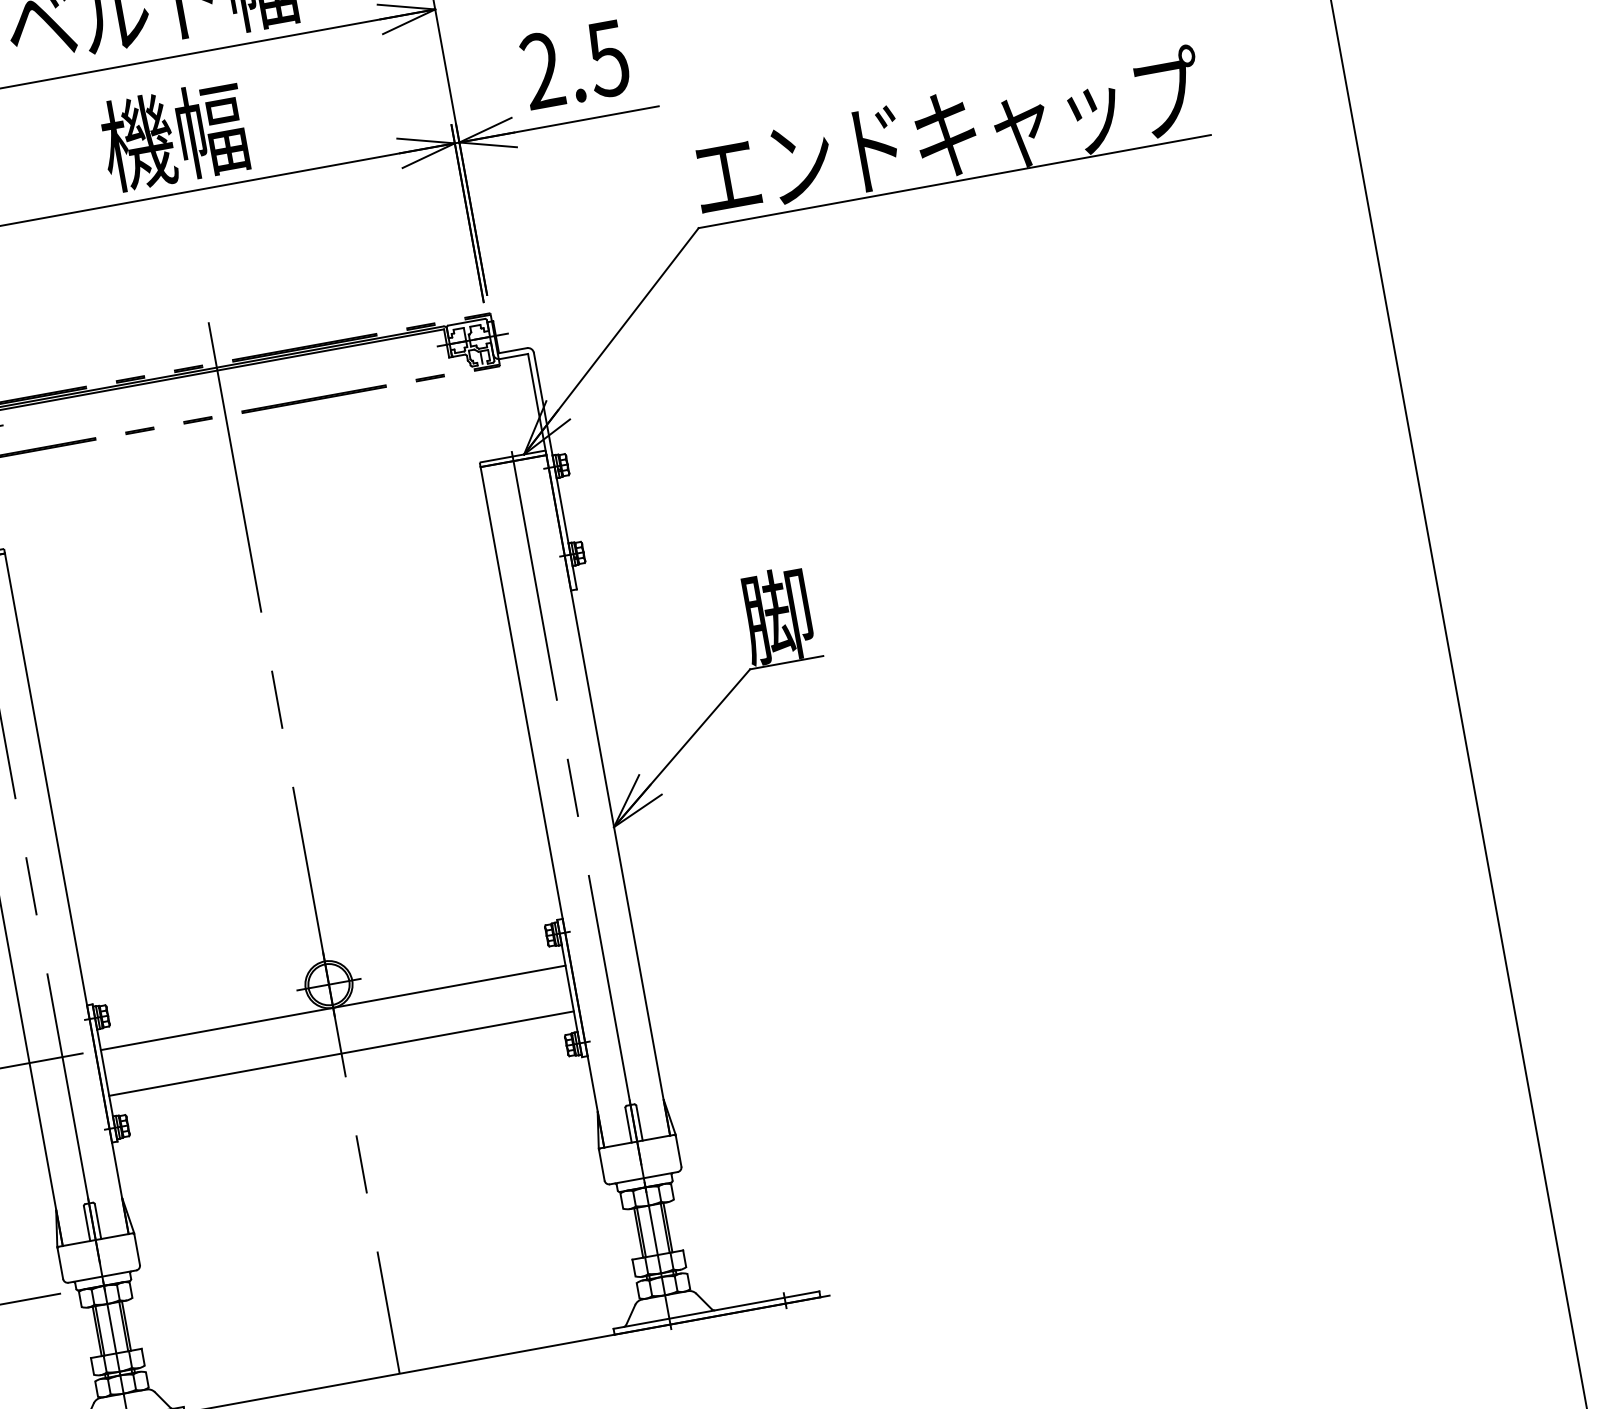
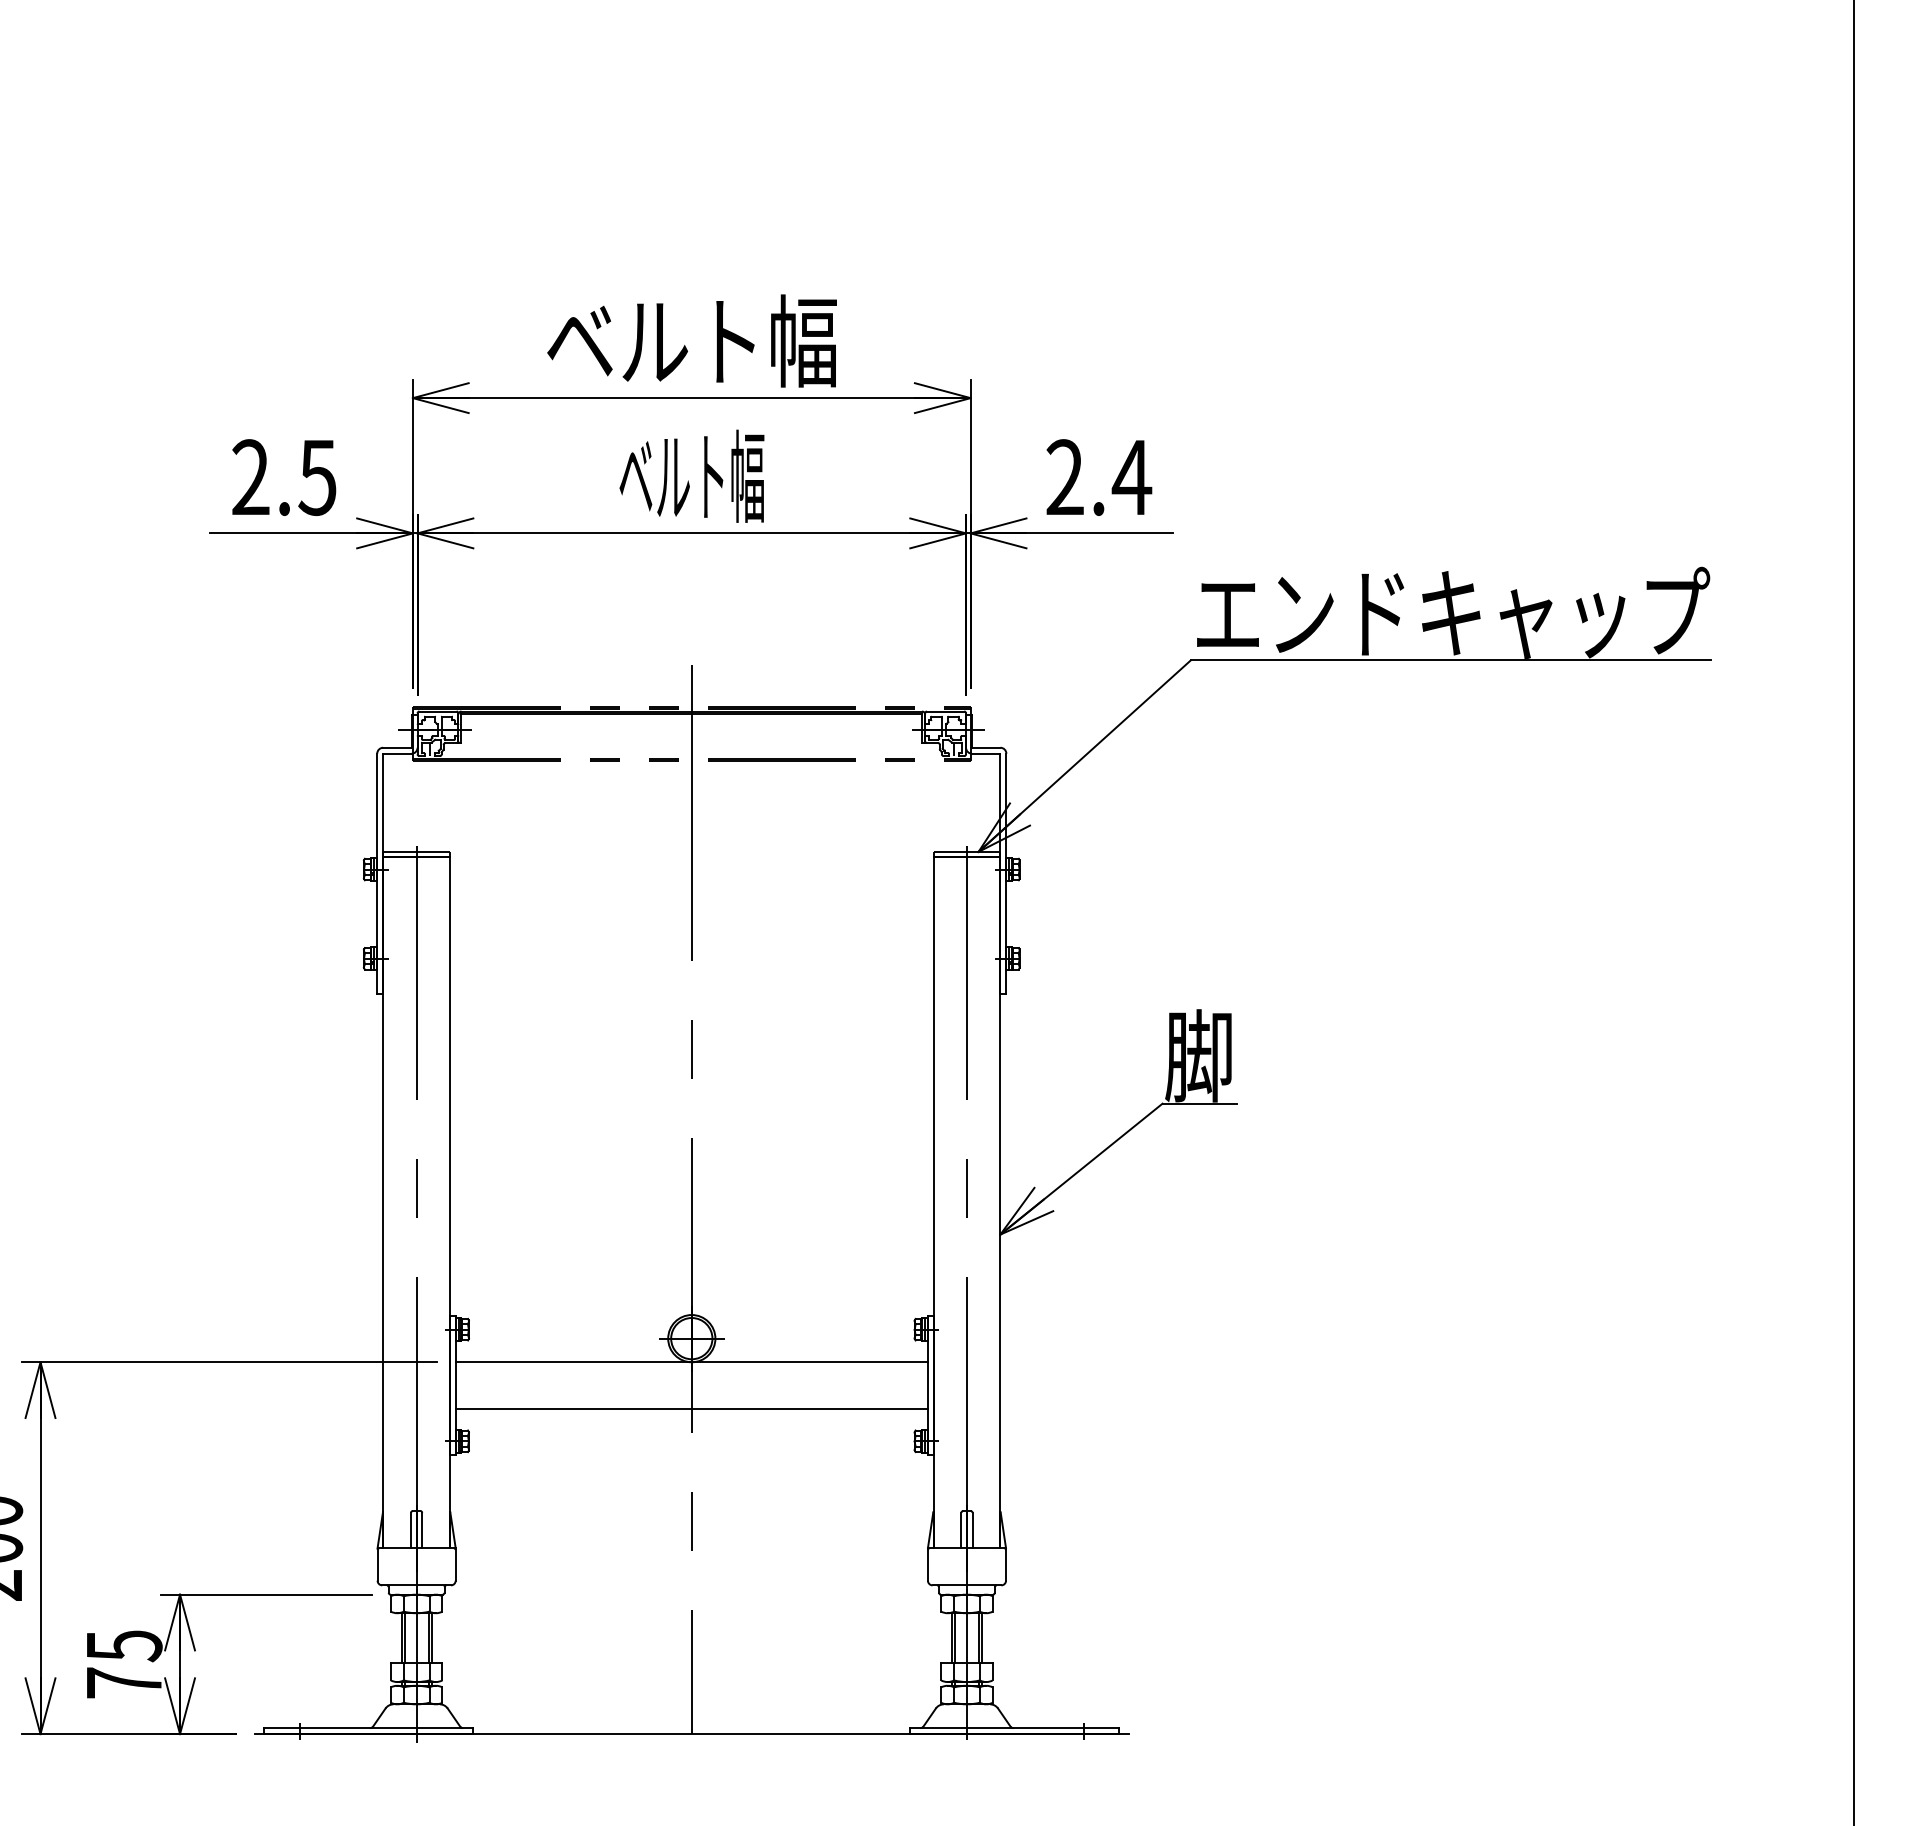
text: (607, 59) -> (1131, 478), 2.5 -> 2.4
text: (174, 136) -> (691, 476), 機幅 -> ベルト幅

